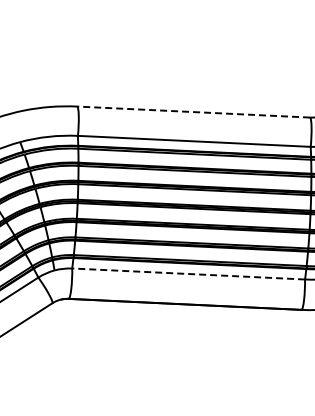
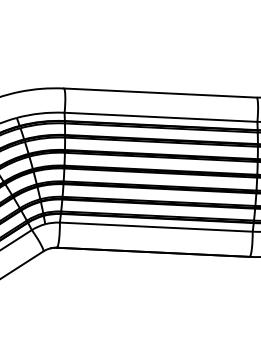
line: (193, 112) -> (160, 93), dashed -> solid
line: (188, 274) -> (156, 227), dashed -> solid

